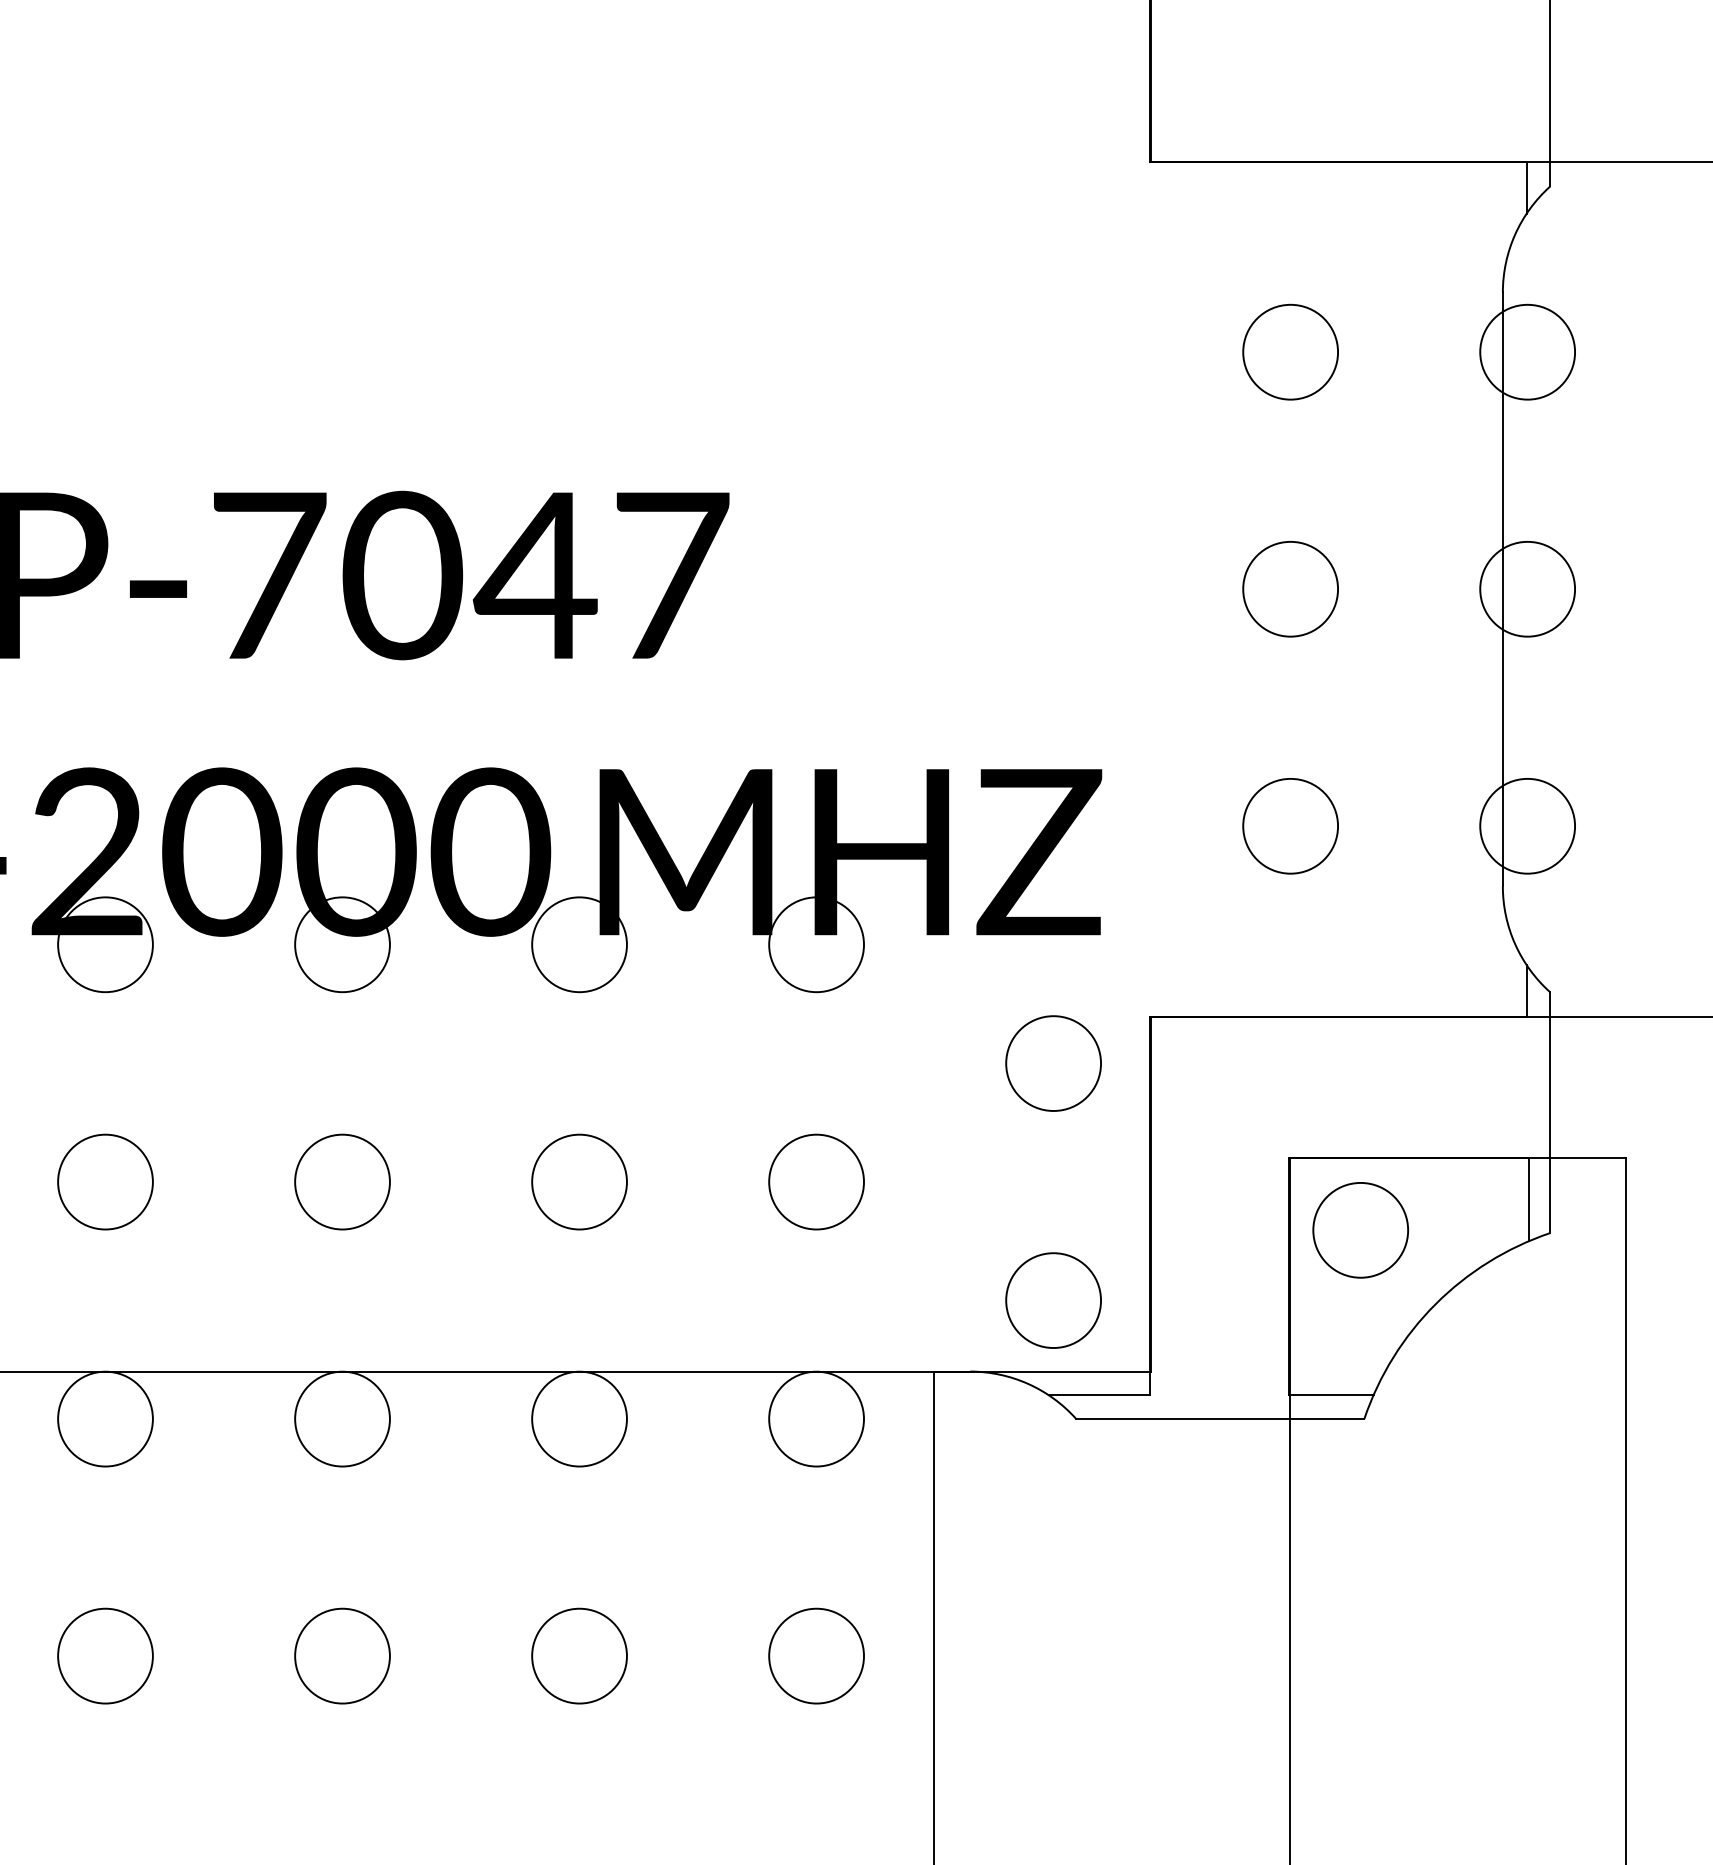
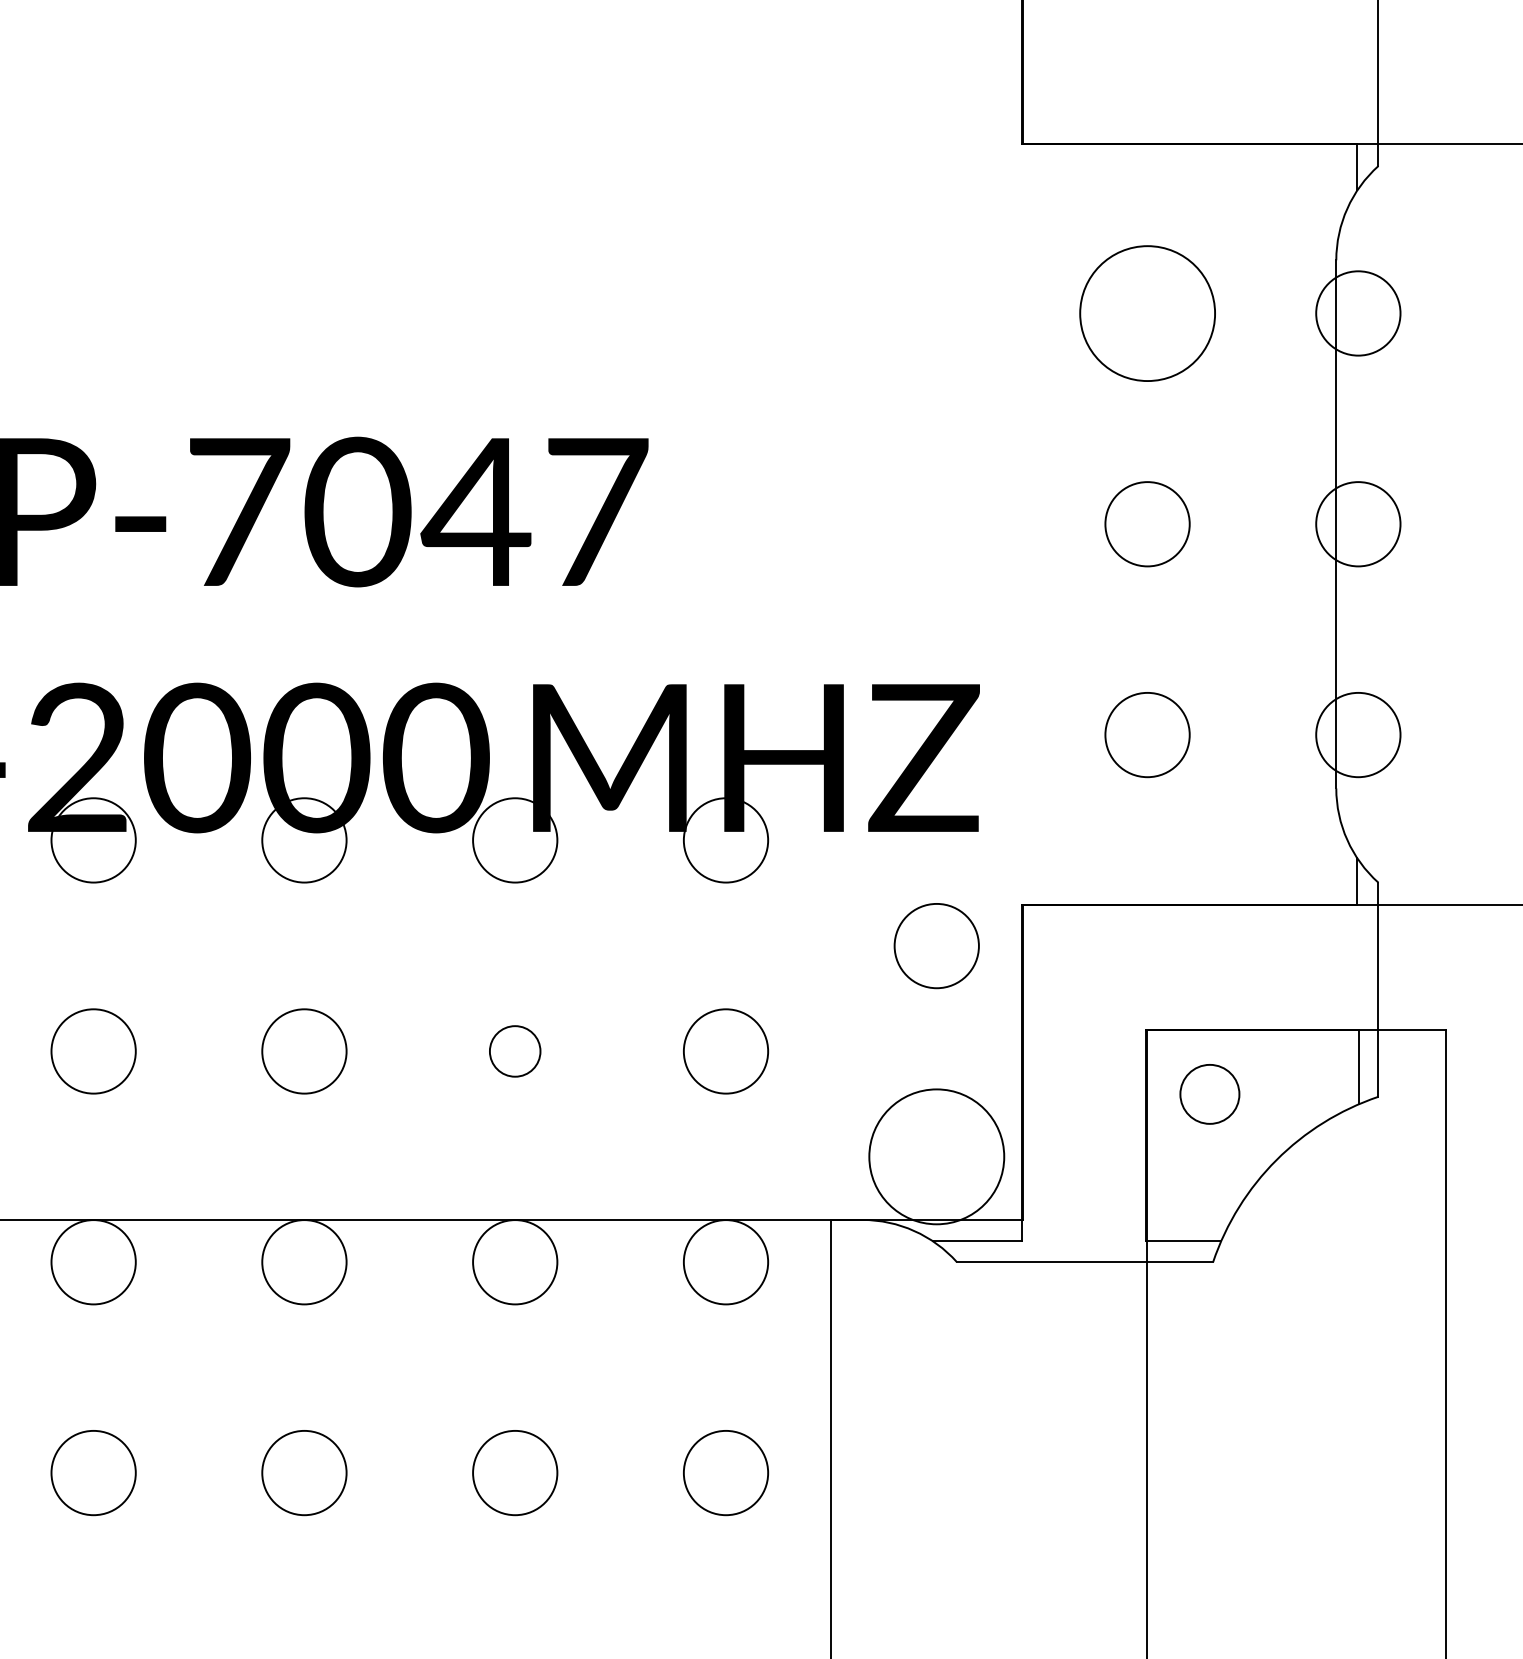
circle: (1290, 351) -> (1147, 312), size x1.6
circle: (579, 1181) -> (515, 1050), size x0.6
circle: (1360, 1229) -> (1209, 1093), size x0.7
circle: (1053, 1300) -> (936, 1156), size x1.6

